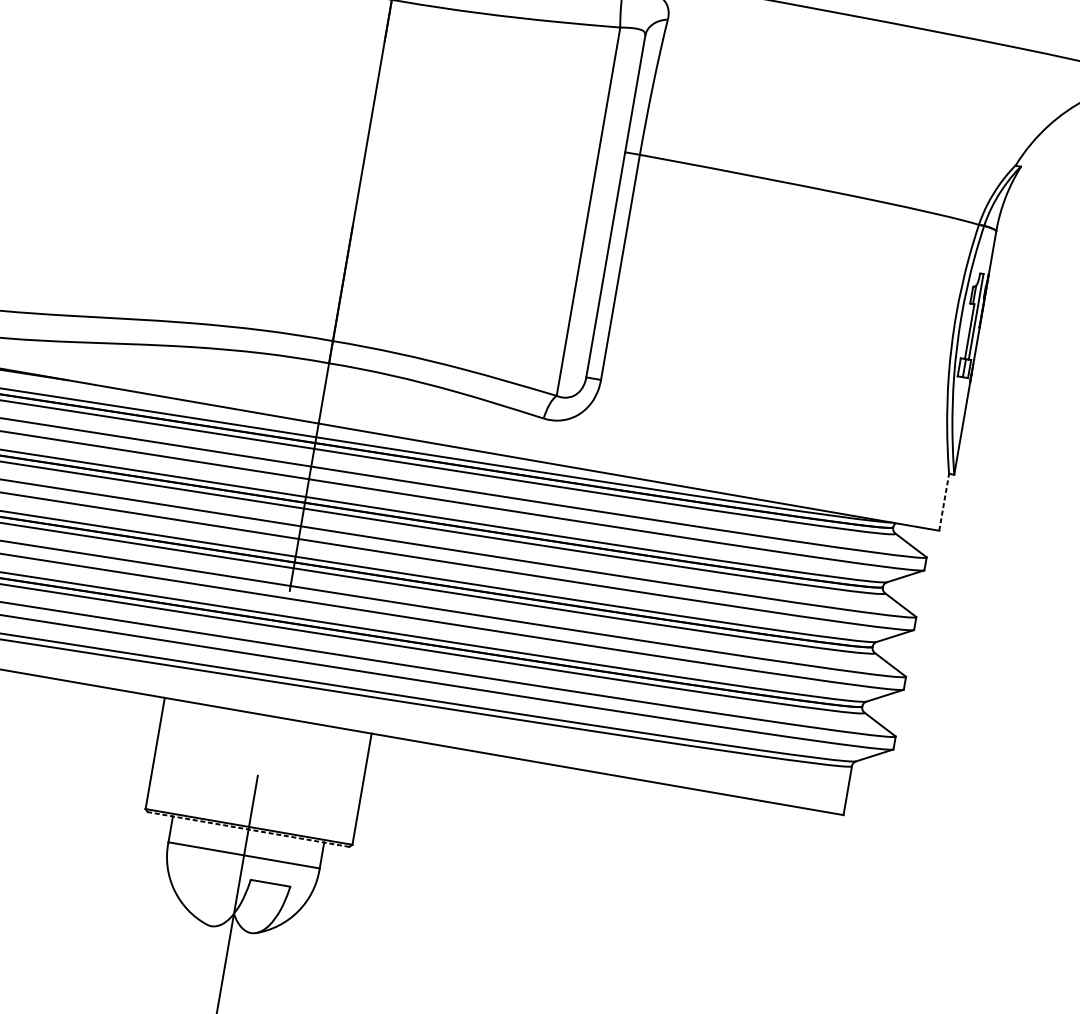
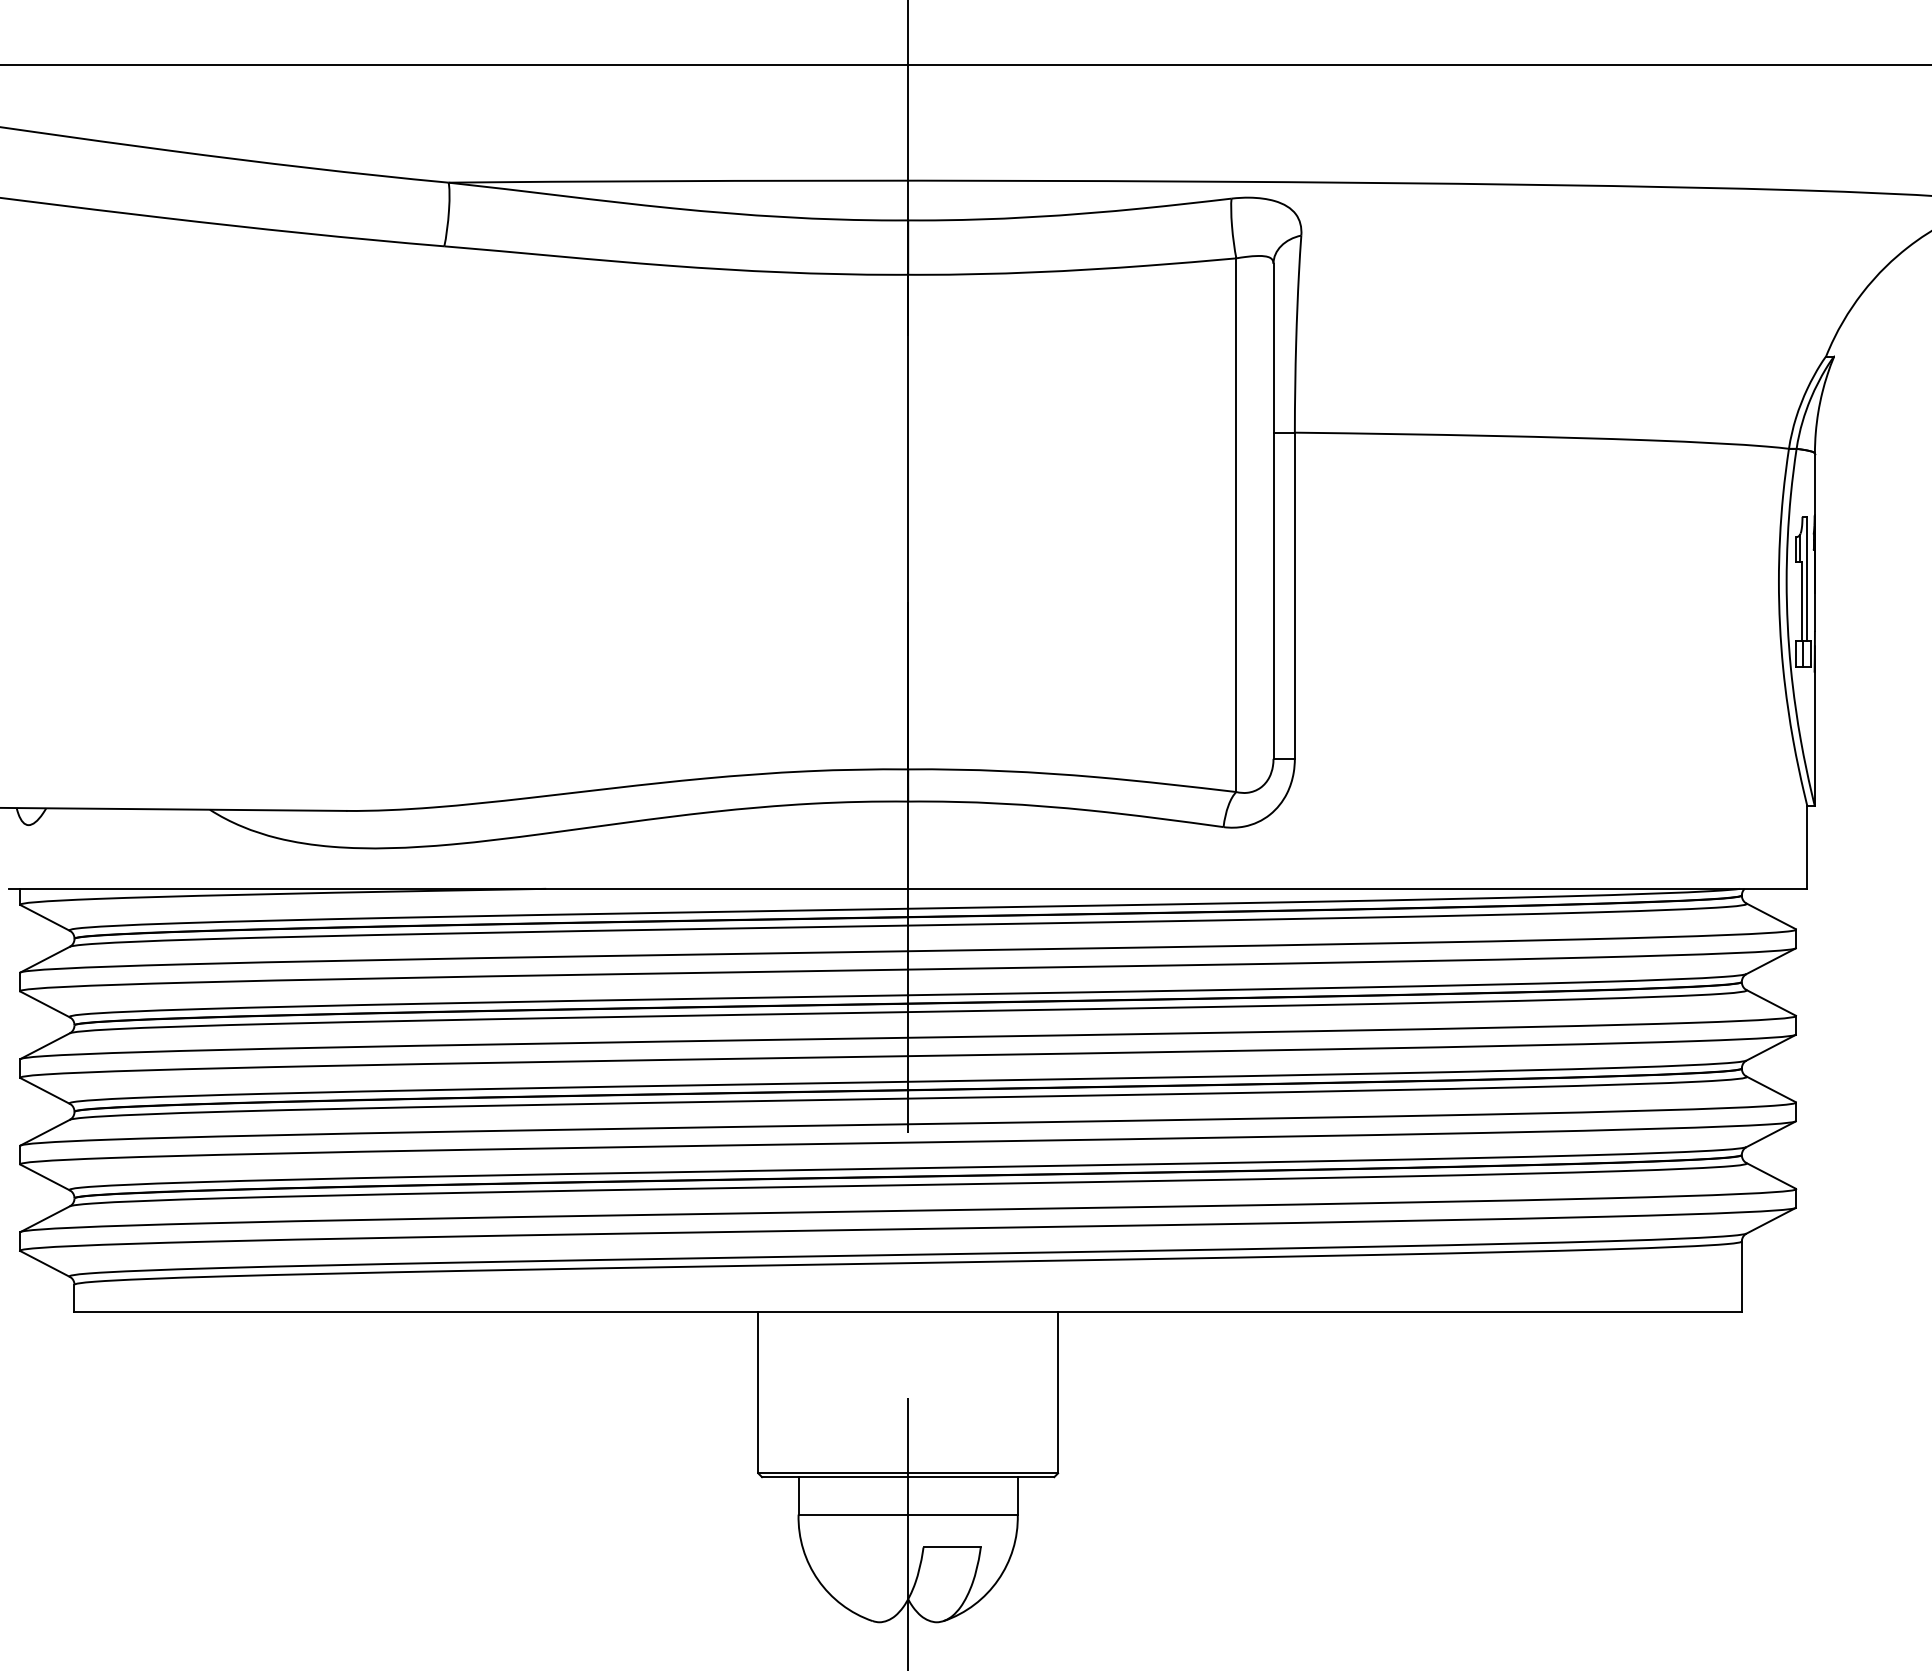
line: (944, 502) -> (1807, 847), dashed -> solid
line: (248, 829) -> (907, 1477), dashed -> solid

